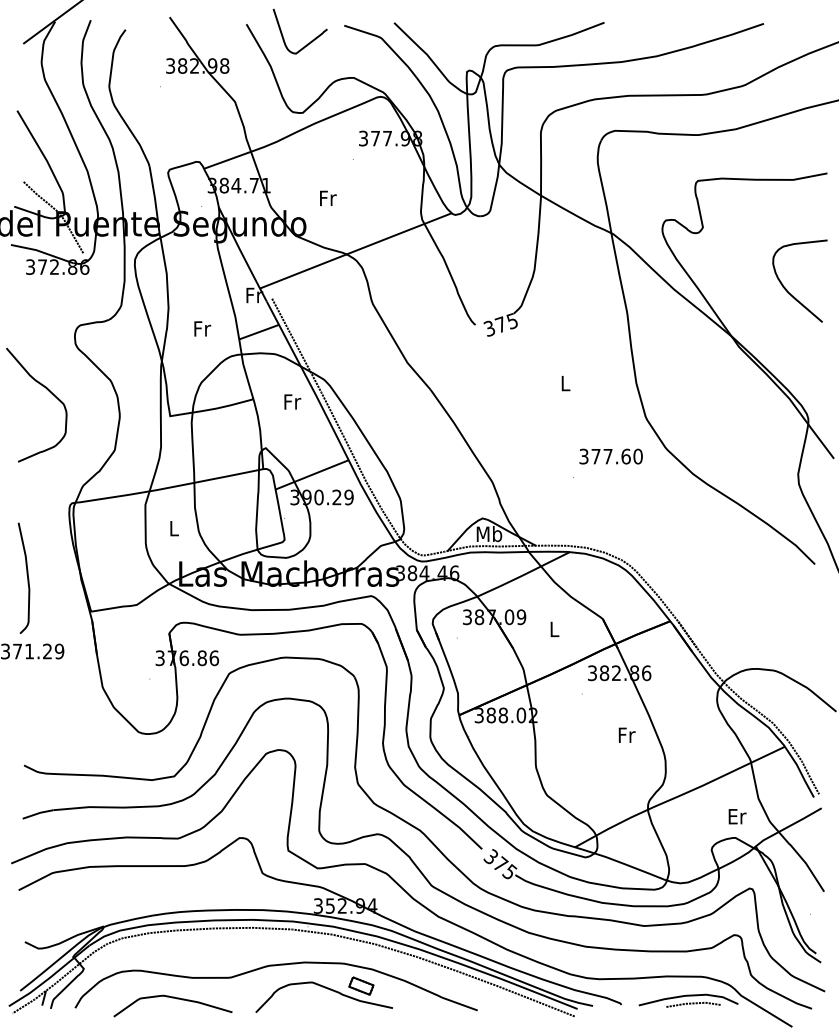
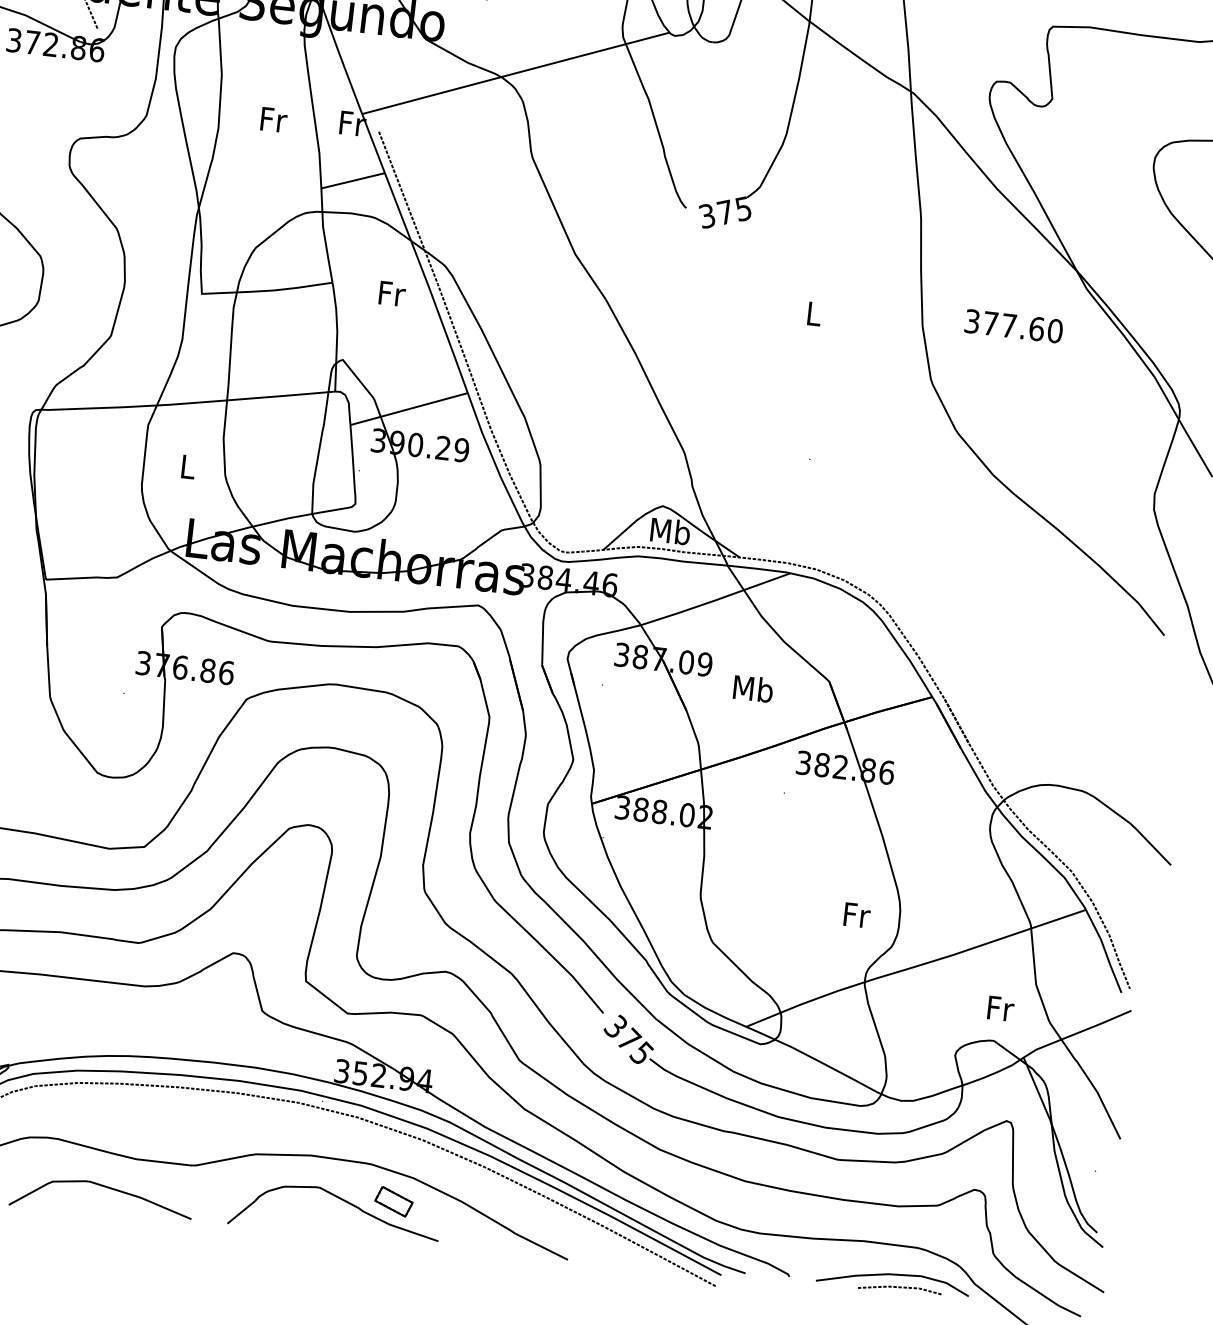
text: (202, 328) -> (273, 119), moved
text: (610, 456) -> (1012, 326), moved
text: (554, 629) -> (753, 689), L -> Mb
text: (626, 734) -> (856, 914), moved
text: (737, 816) -> (1000, 1008), Er -> Fr

